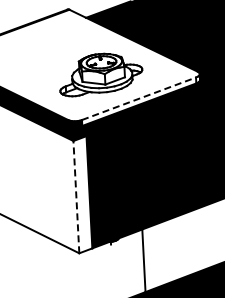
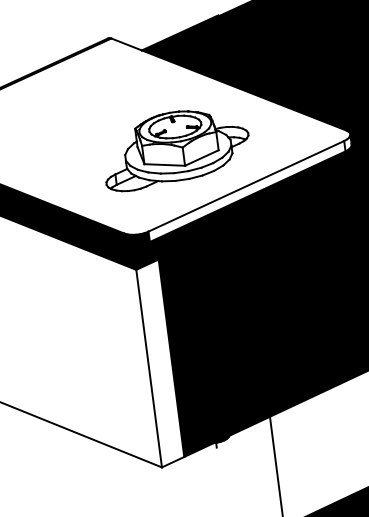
line: (139, 98) -> (247, 185), dashed -> solid
line: (76, 196) -> (149, 367), dashed -> solid

